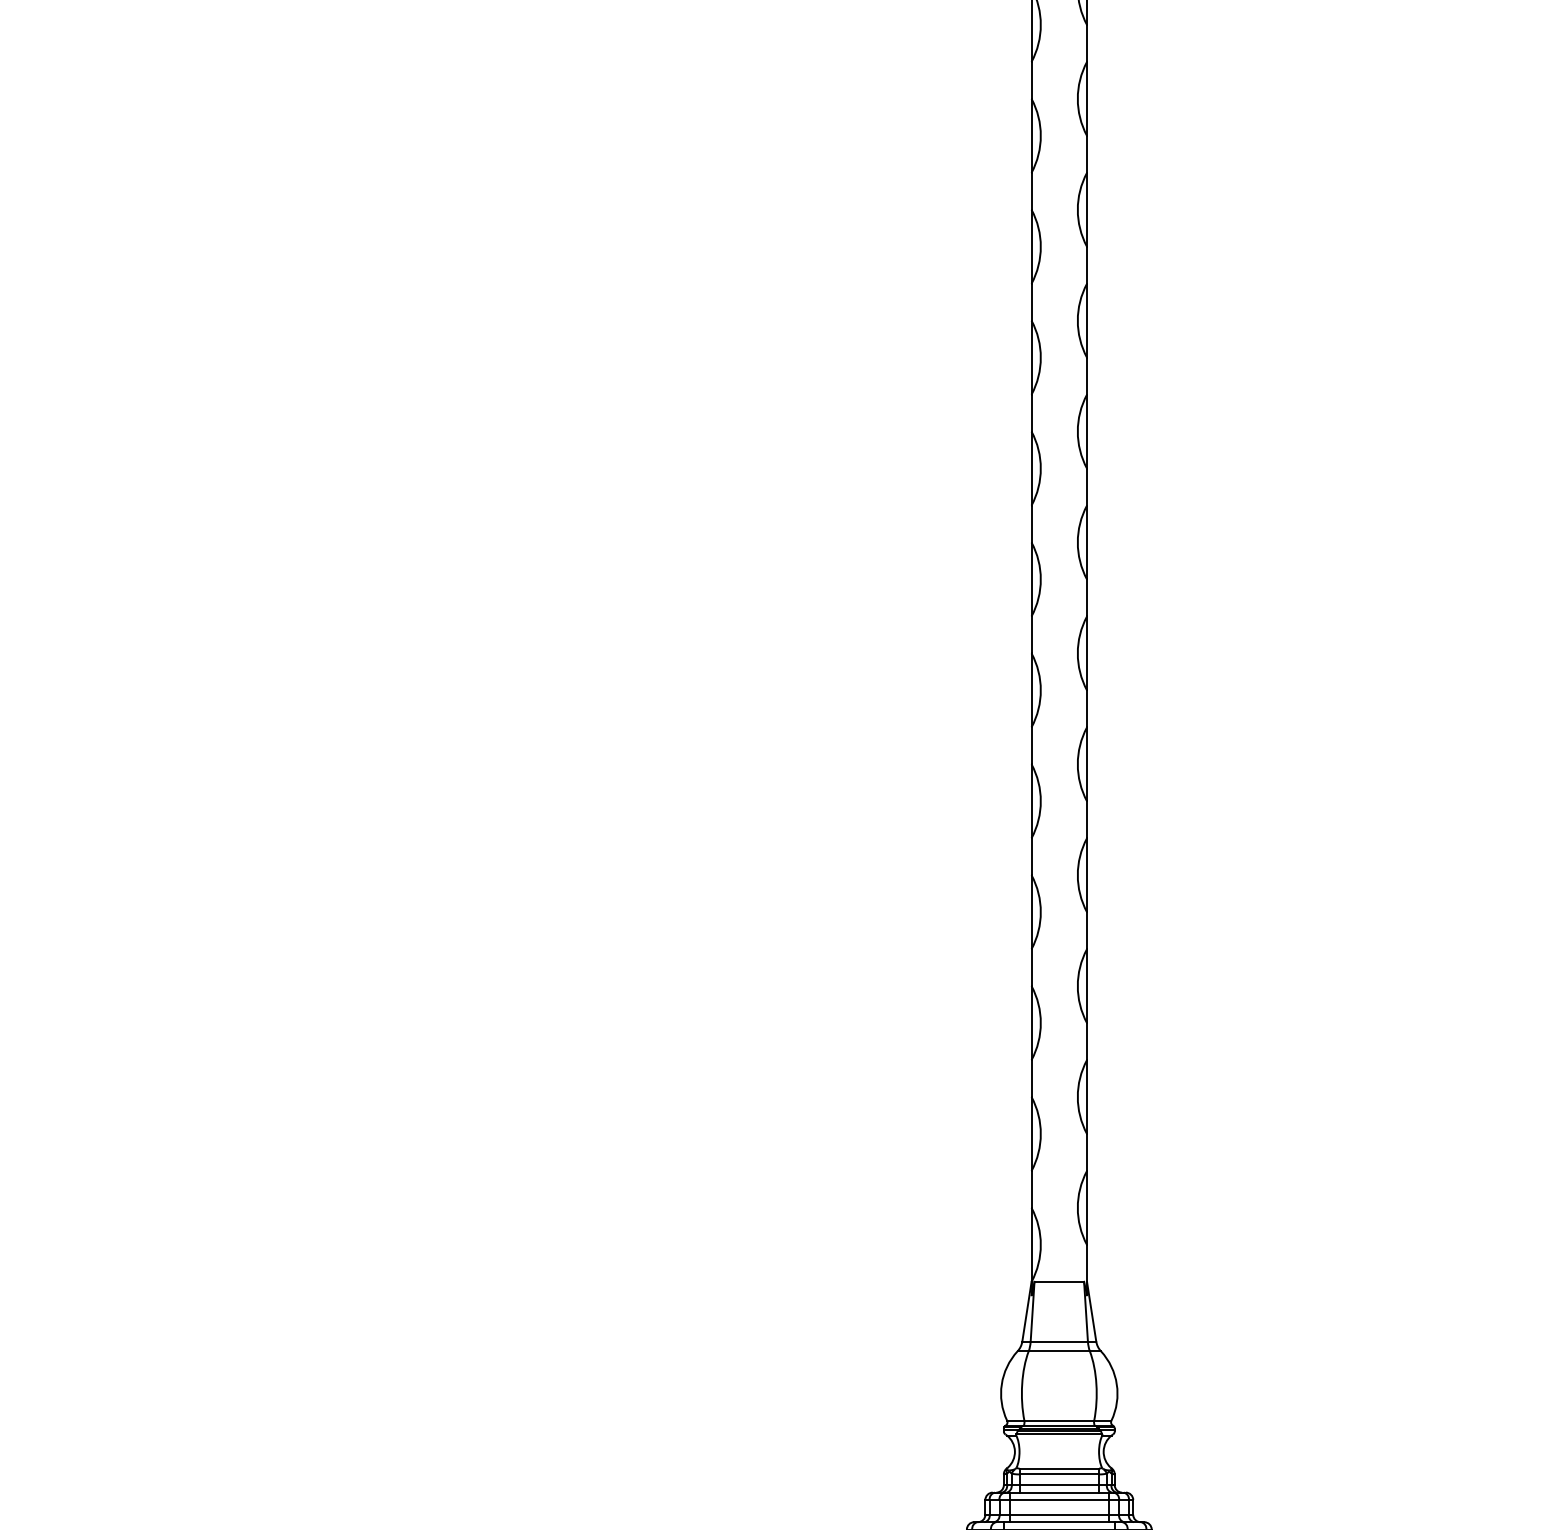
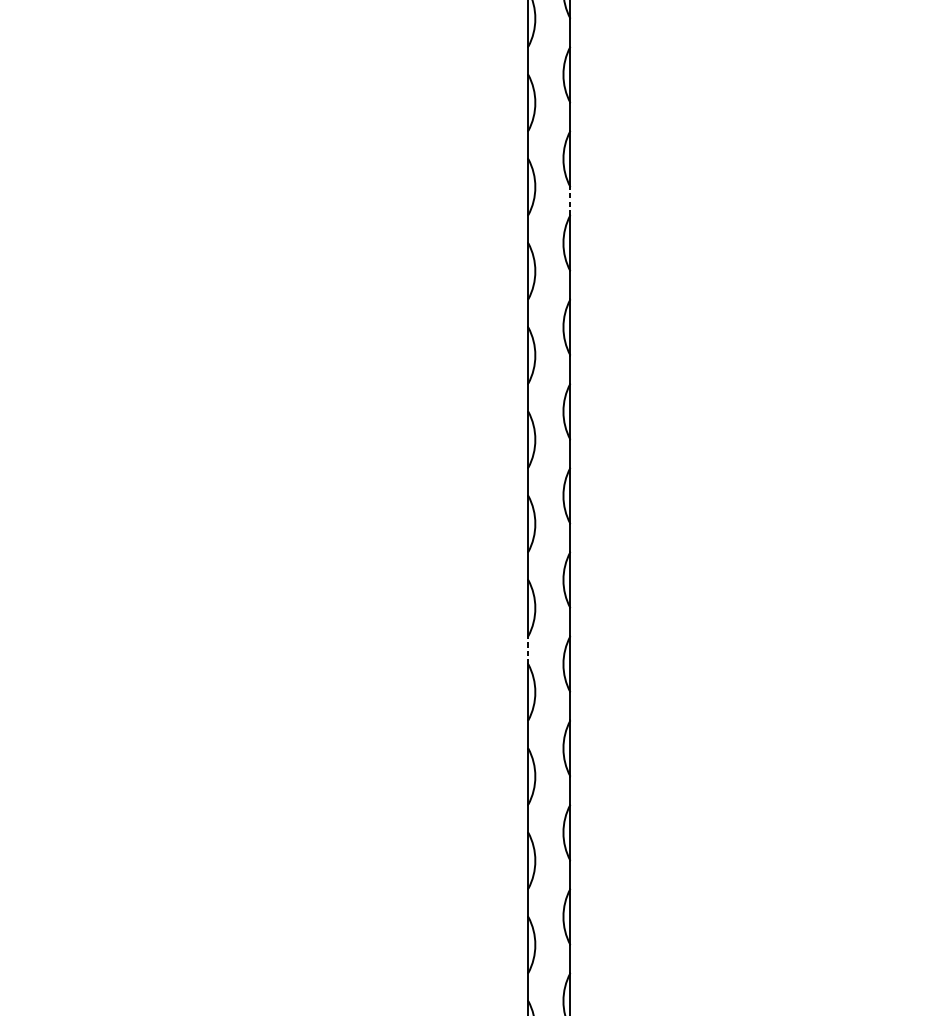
line: (1087, 153) -> (570, 200), solid -> dashed
line: (1031, 745) -> (528, 649), solid -> dashed

